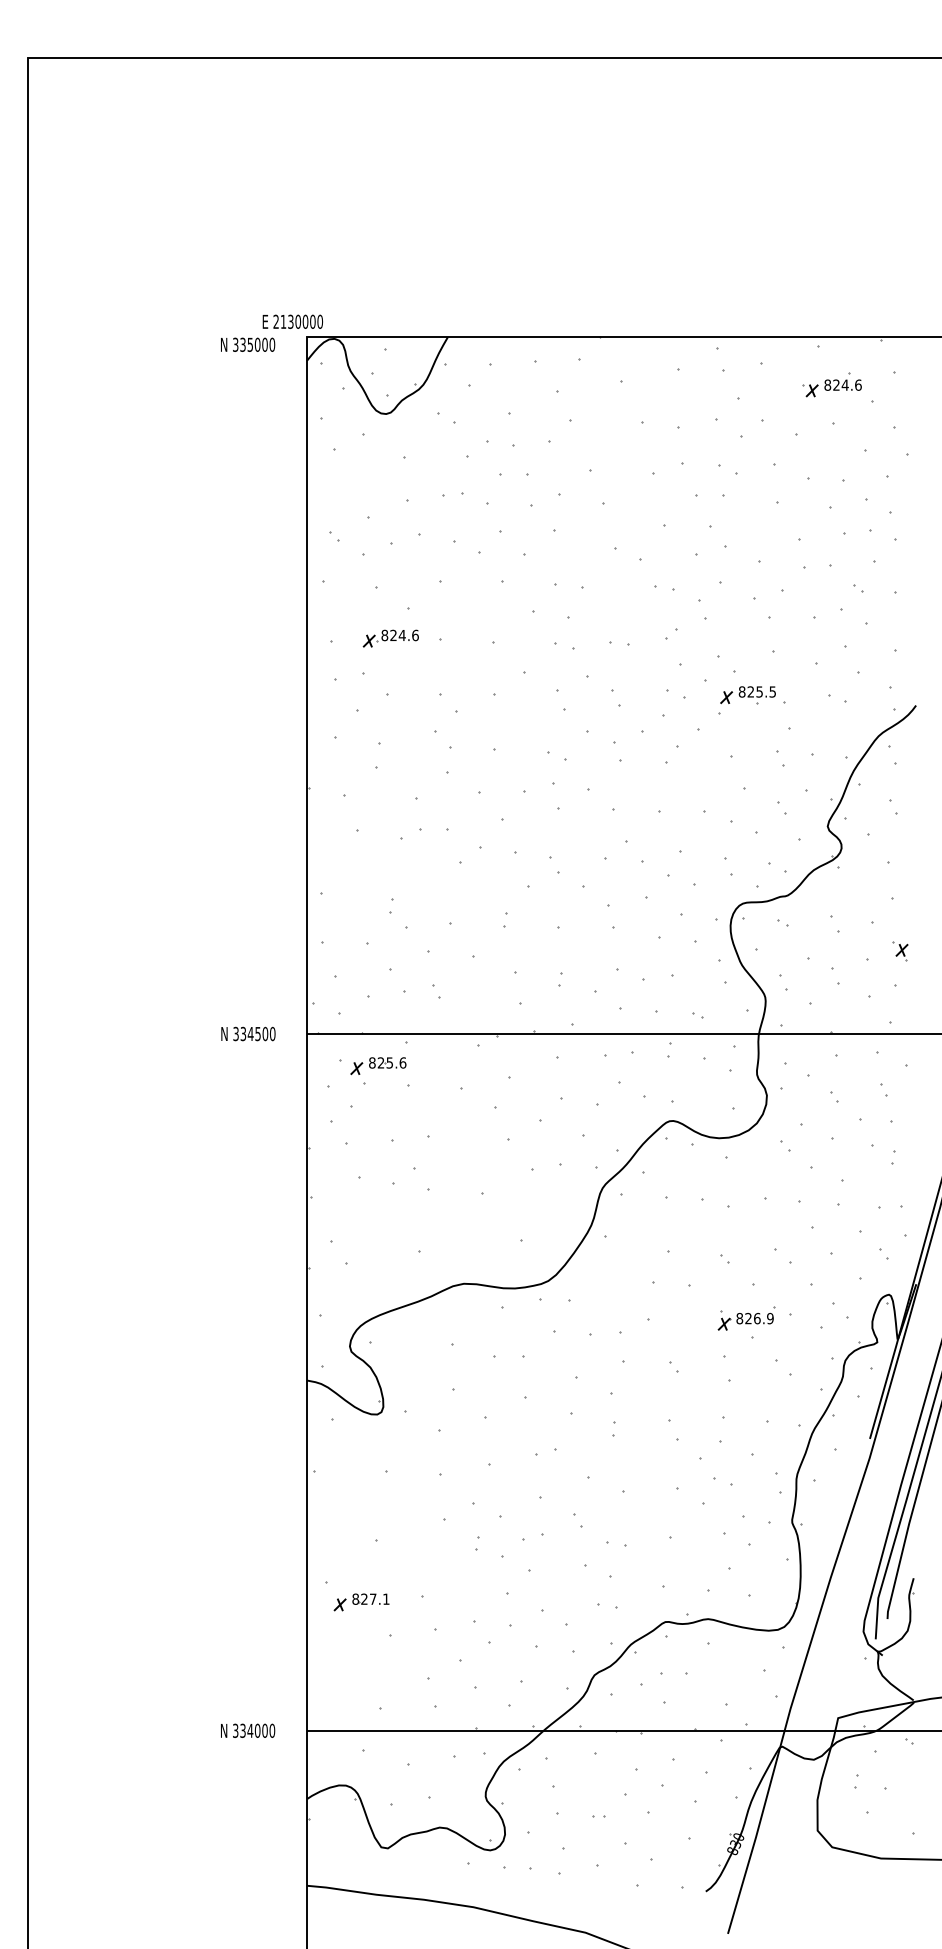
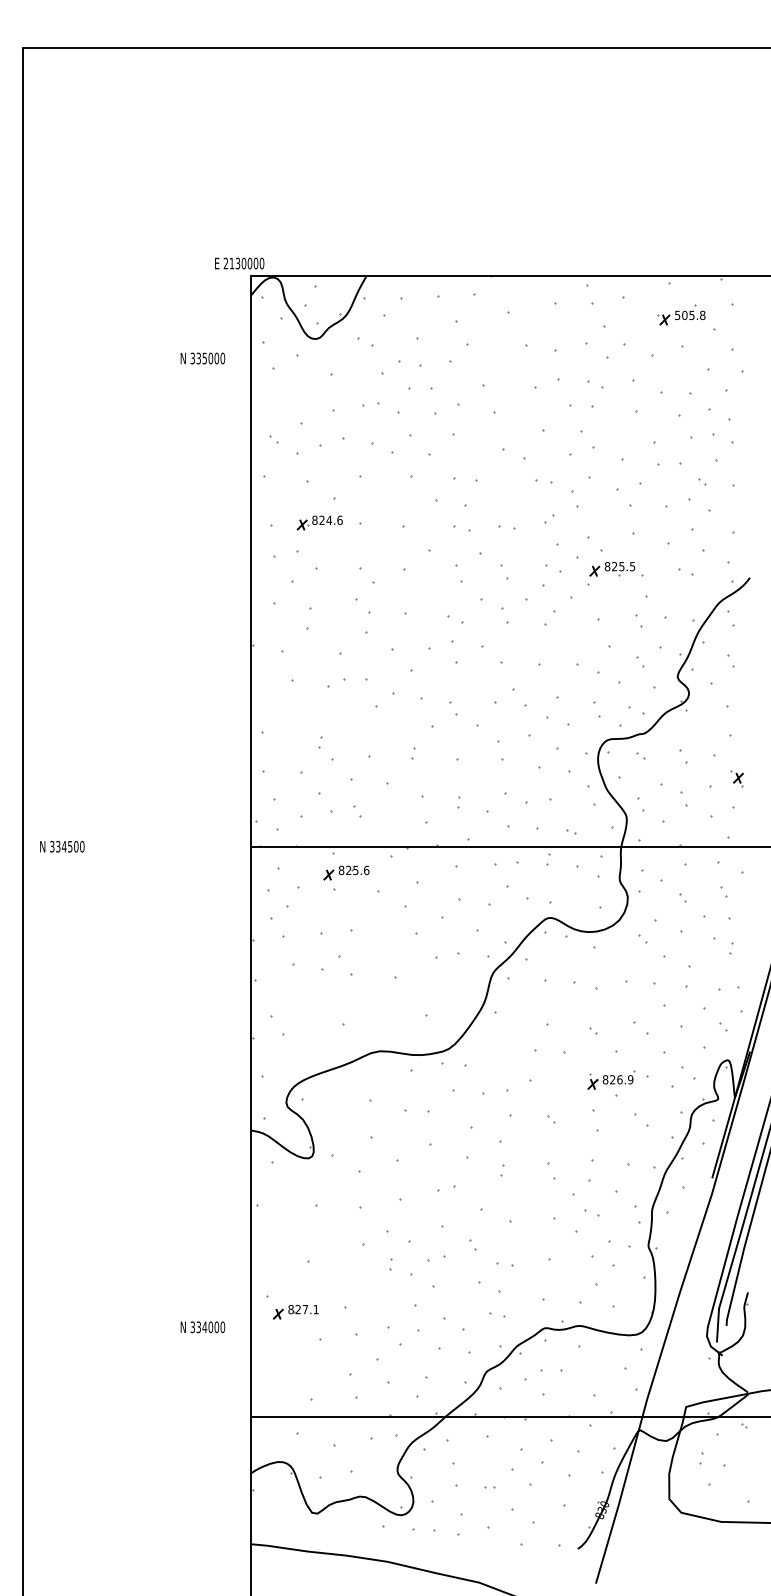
text: (248, 344) -> (203, 358), moved
text: (842, 384) -> (689, 314), 824.6 -> 505.8
text: (248, 1033) -> (62, 846), moved
part: (378, 1066) -> (346, 873), moved
text: (248, 1730) -> (203, 1327), moved

